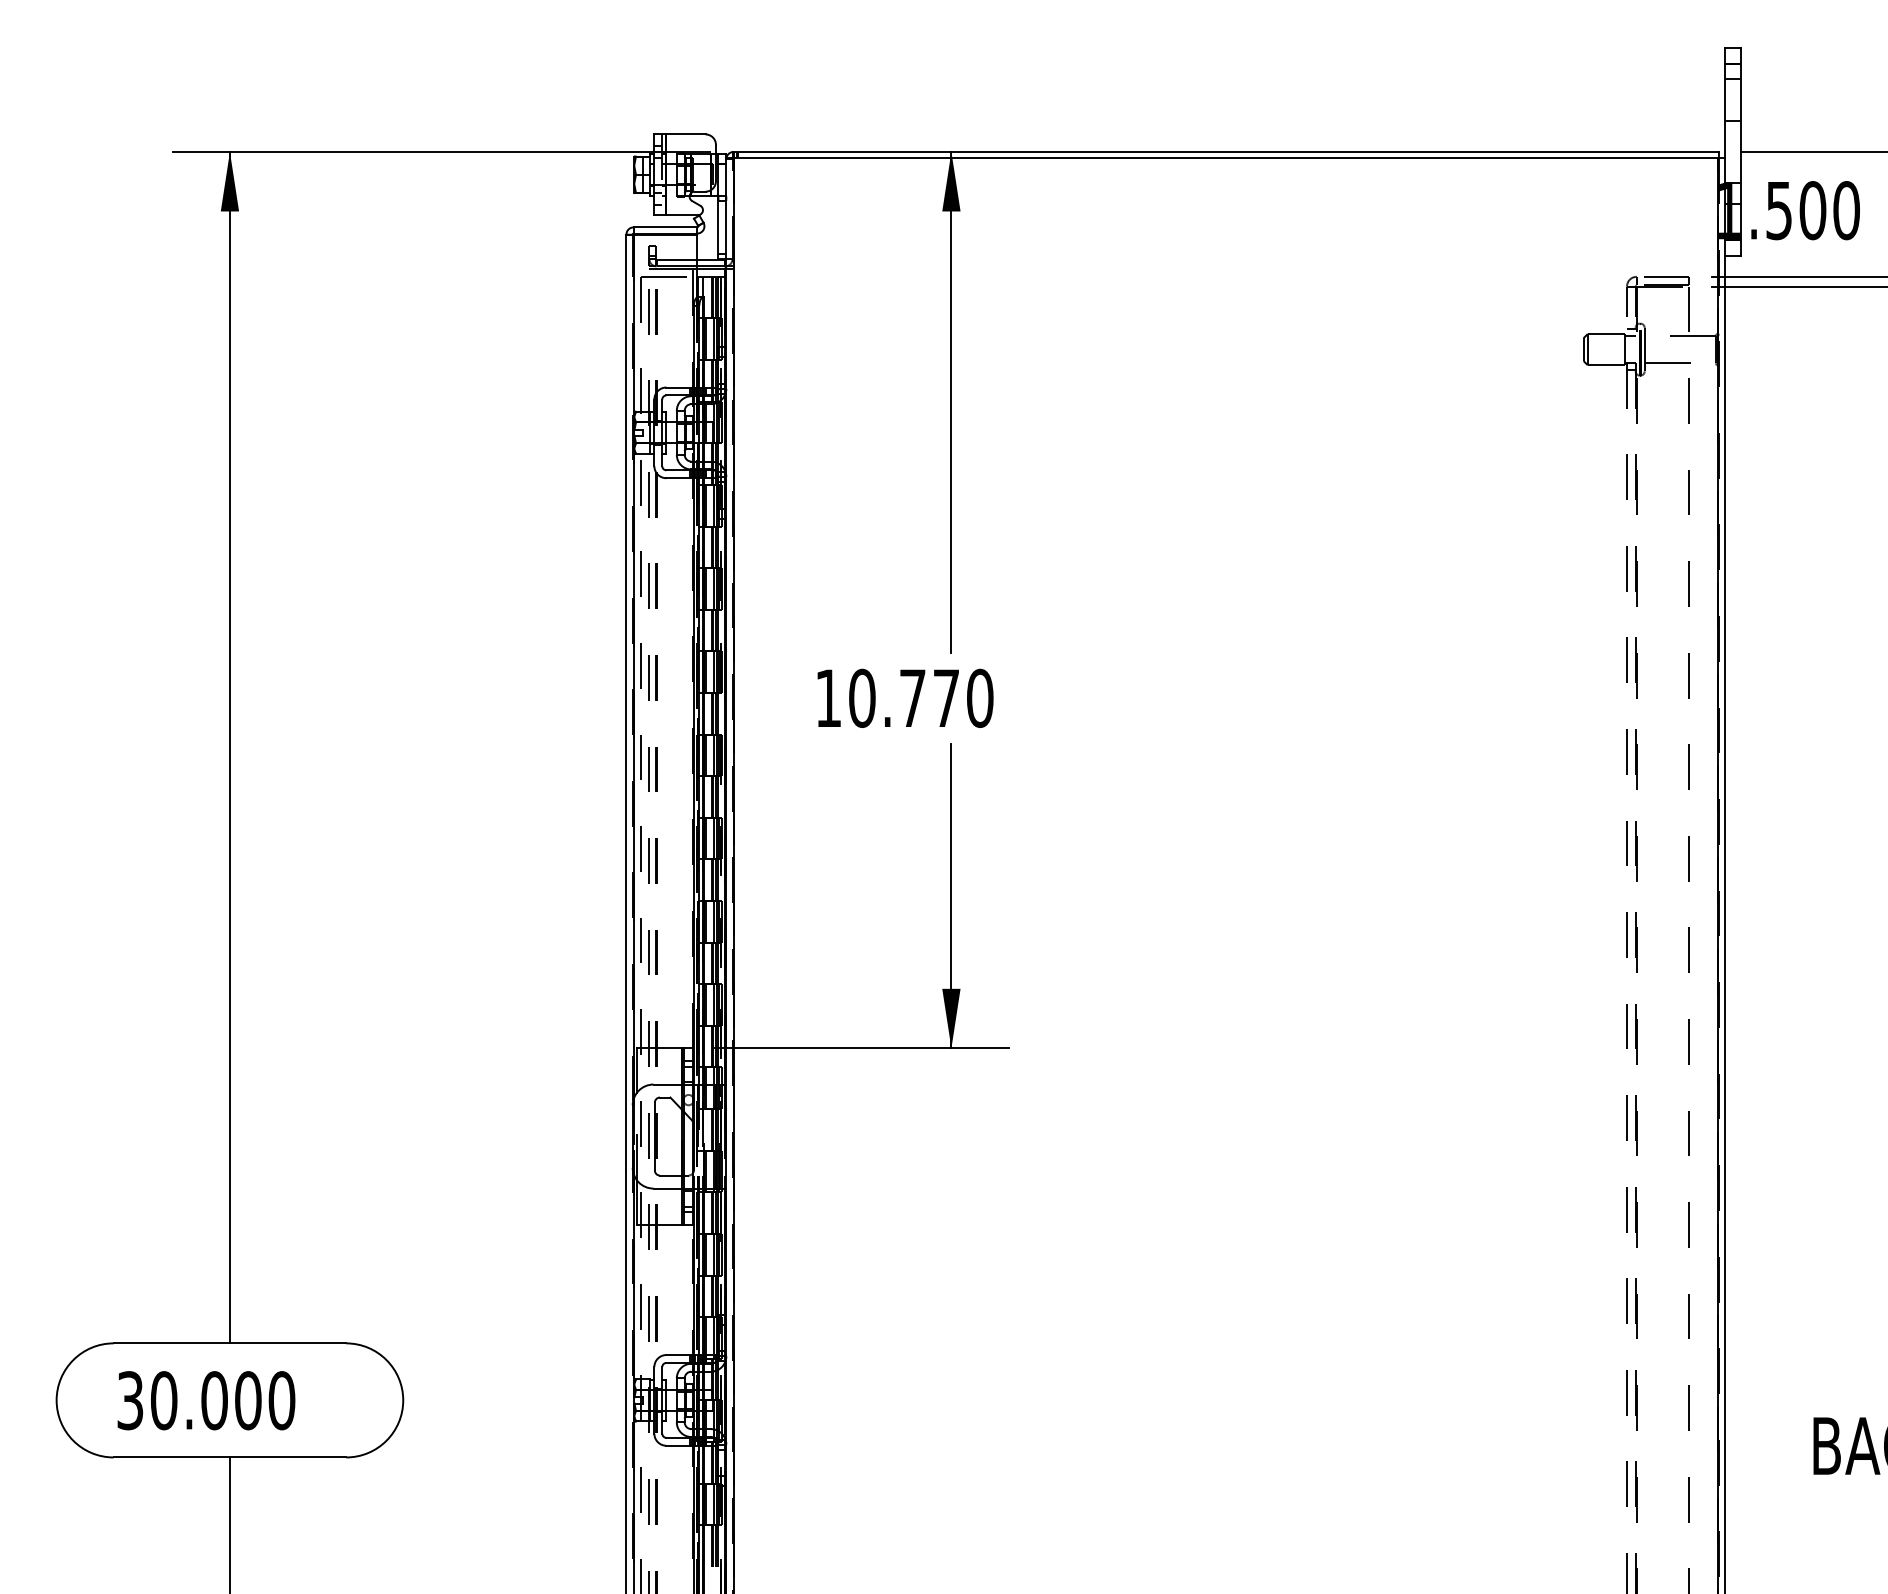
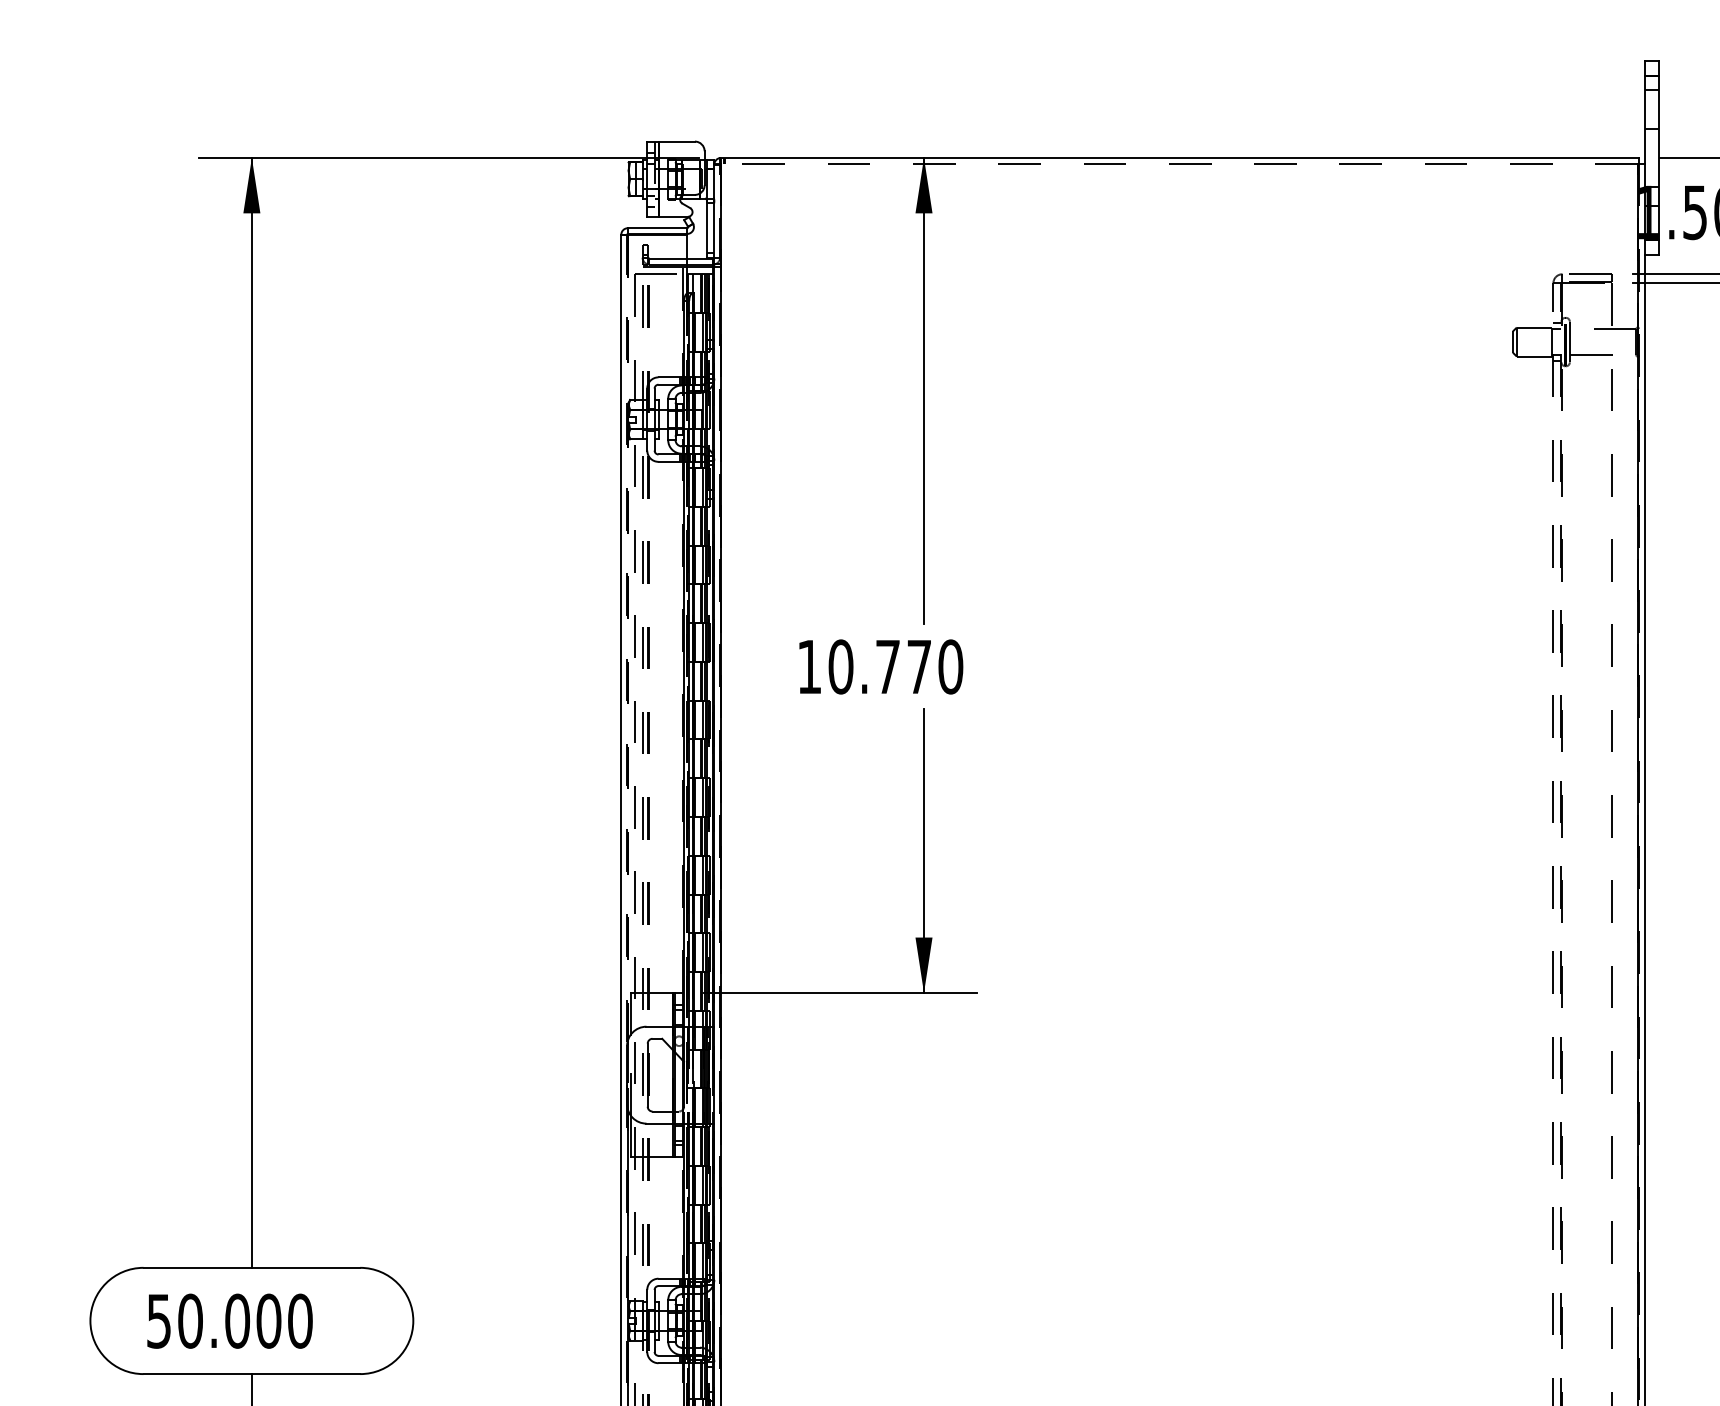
line: (1225, 158) -> (1179, 164), solid -> dashed
line: (633, 667) -> (627, 638), solid -> dashed
text: (130, 1400) -> (159, 1321), 30.000 -> 50.000

